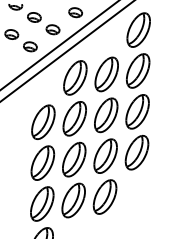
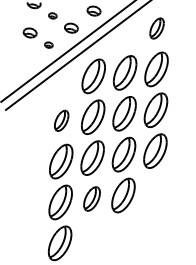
part: (34, 17) -> (52, 15), size x0.6
part: (138, 30) -> (156, 28), size x0.6
part: (30, 46) -> (48, 44), size x0.6
part: (43, 122) -> (61, 120), size x0.6
part: (73, 200) -> (91, 198), size x0.7

